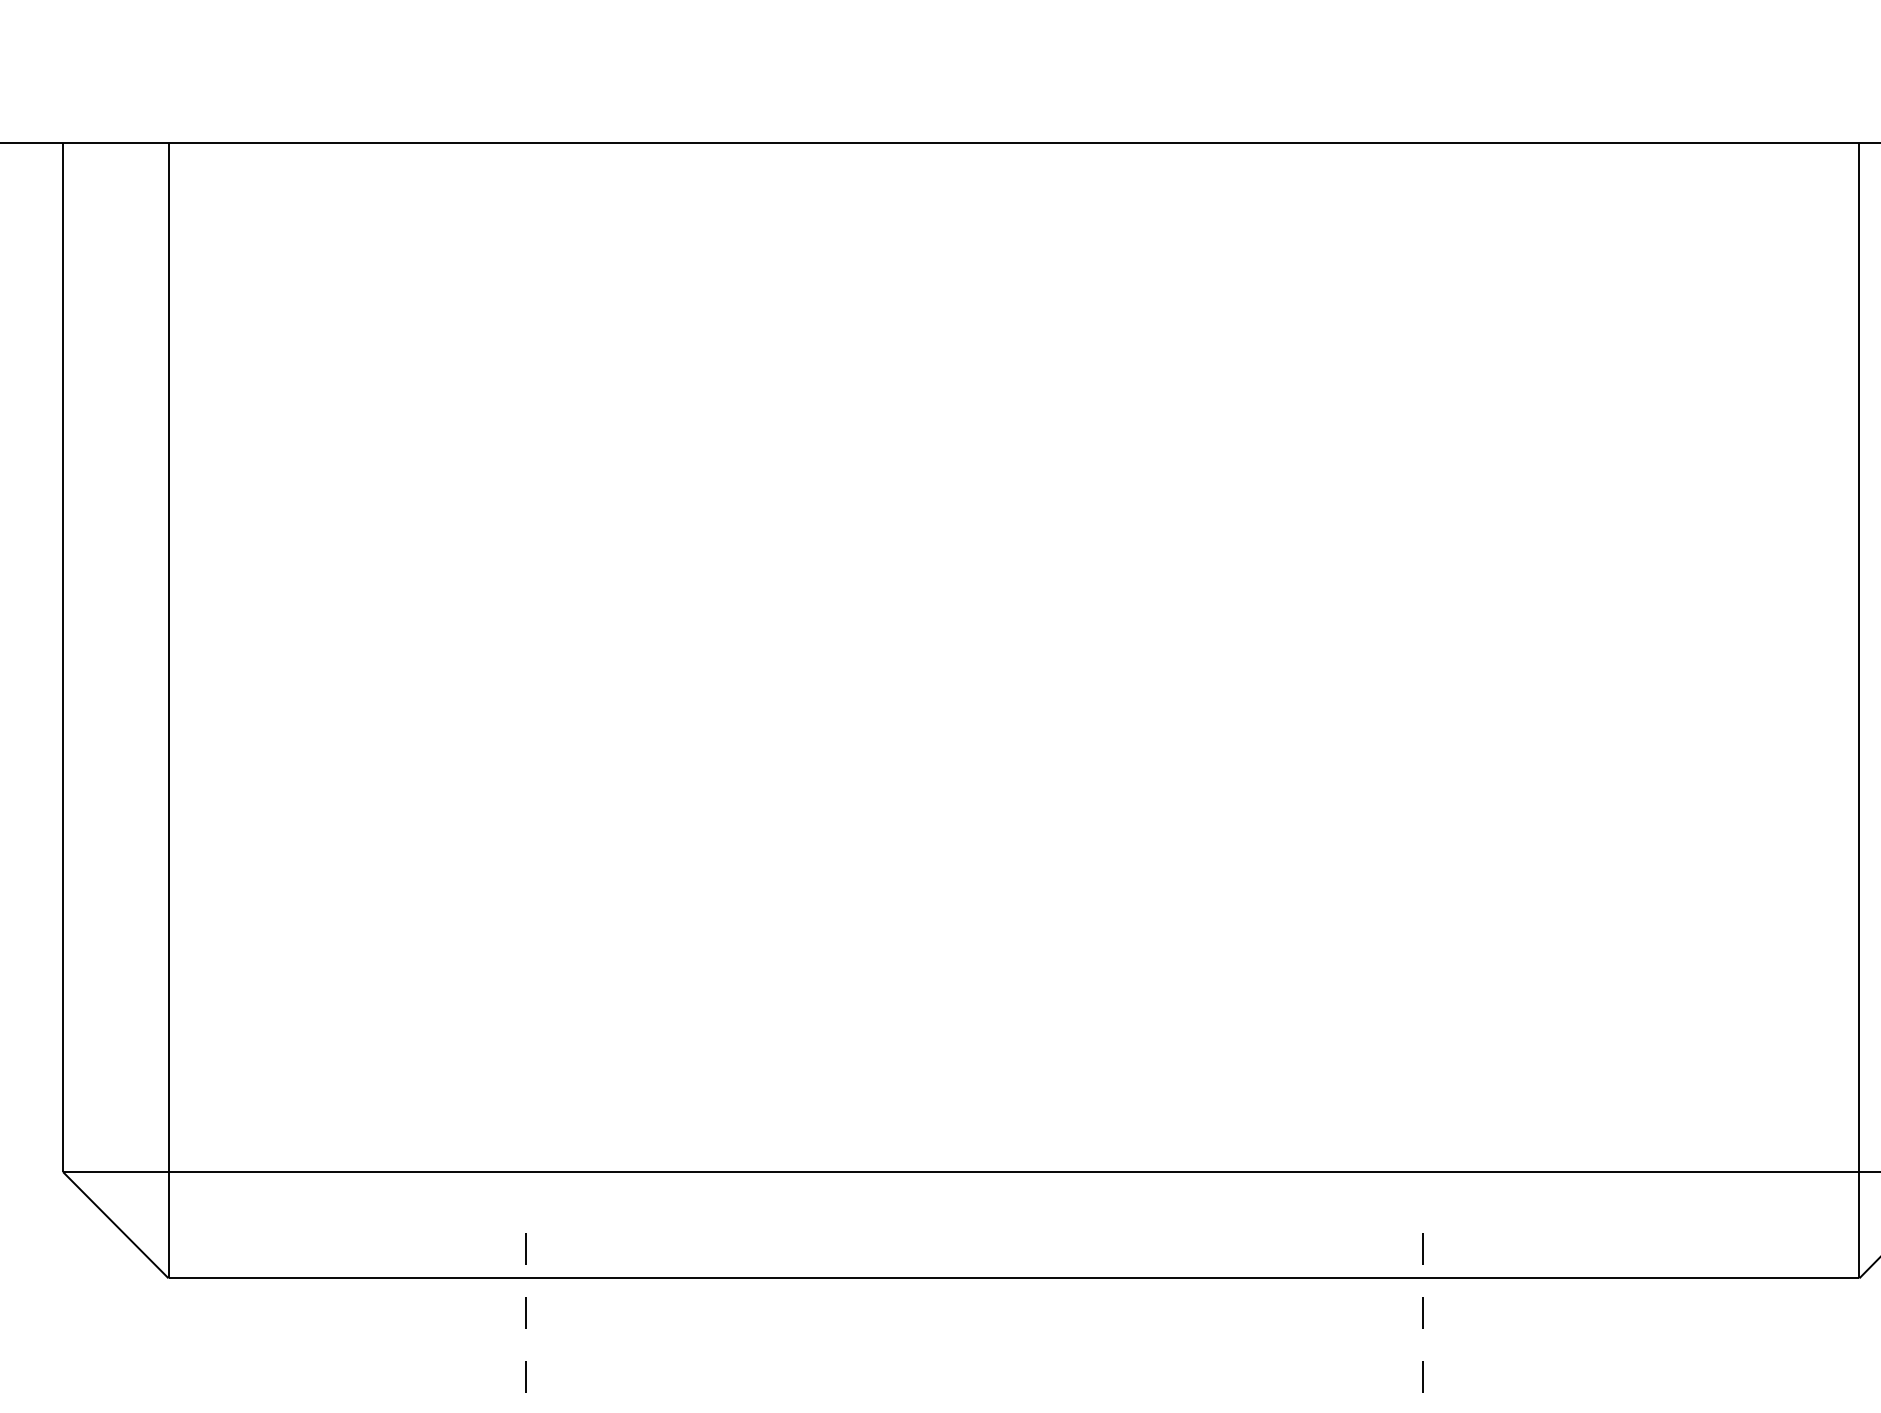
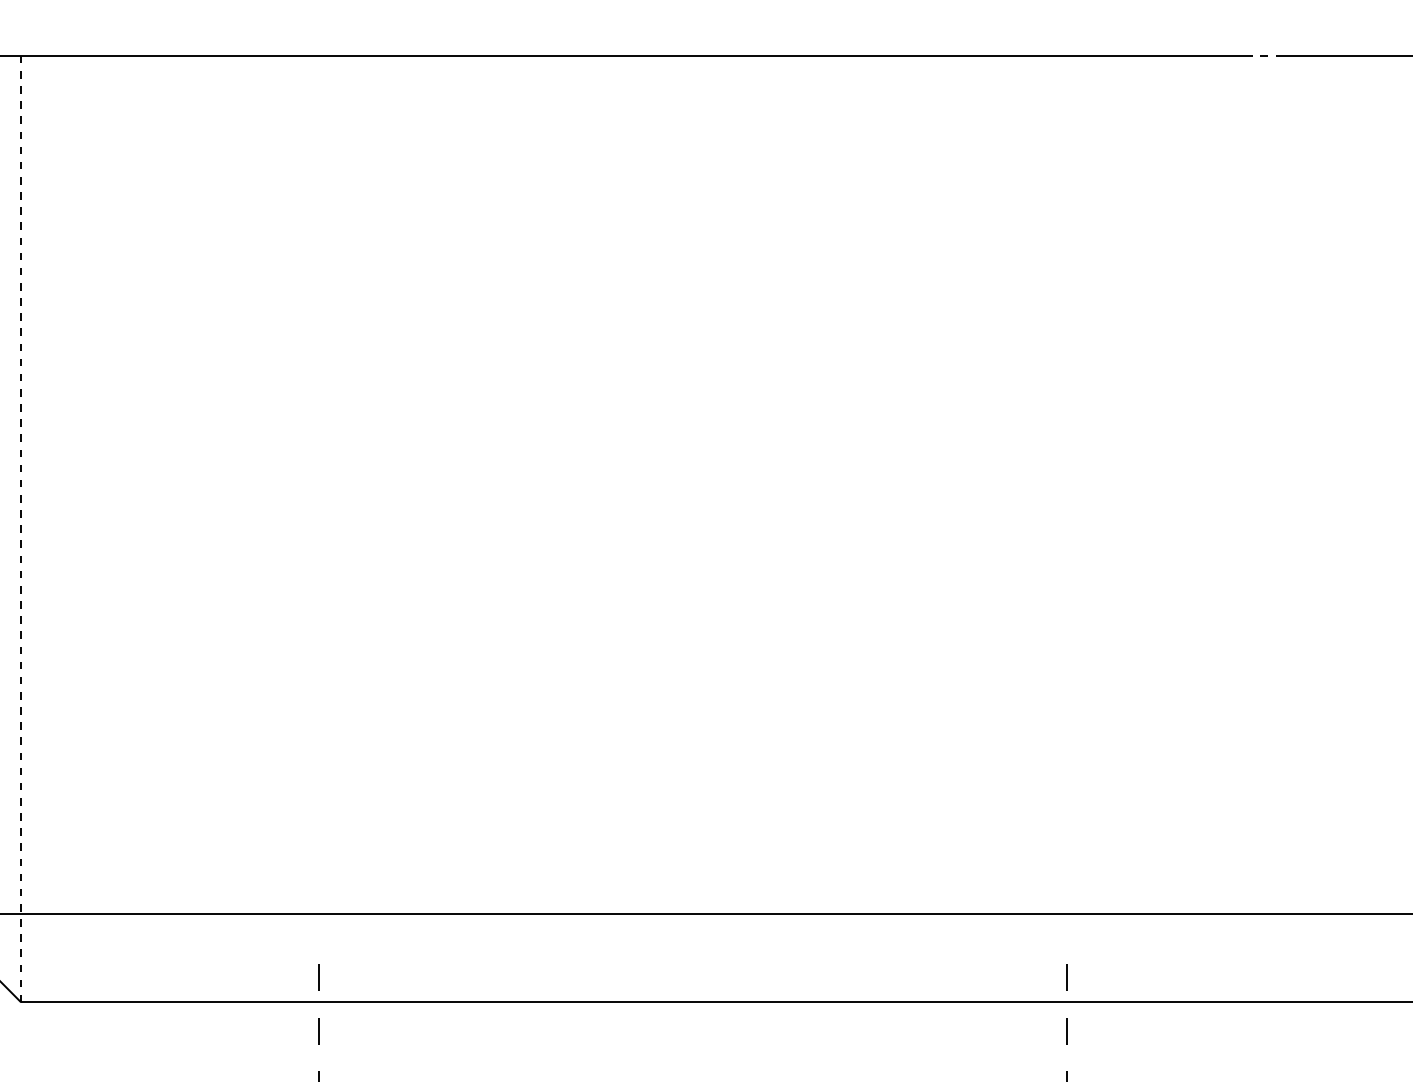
line: (1661, 143) -> (1266, 55), solid -> dashed
line: (168, 710) -> (21, 528), solid -> dashed

